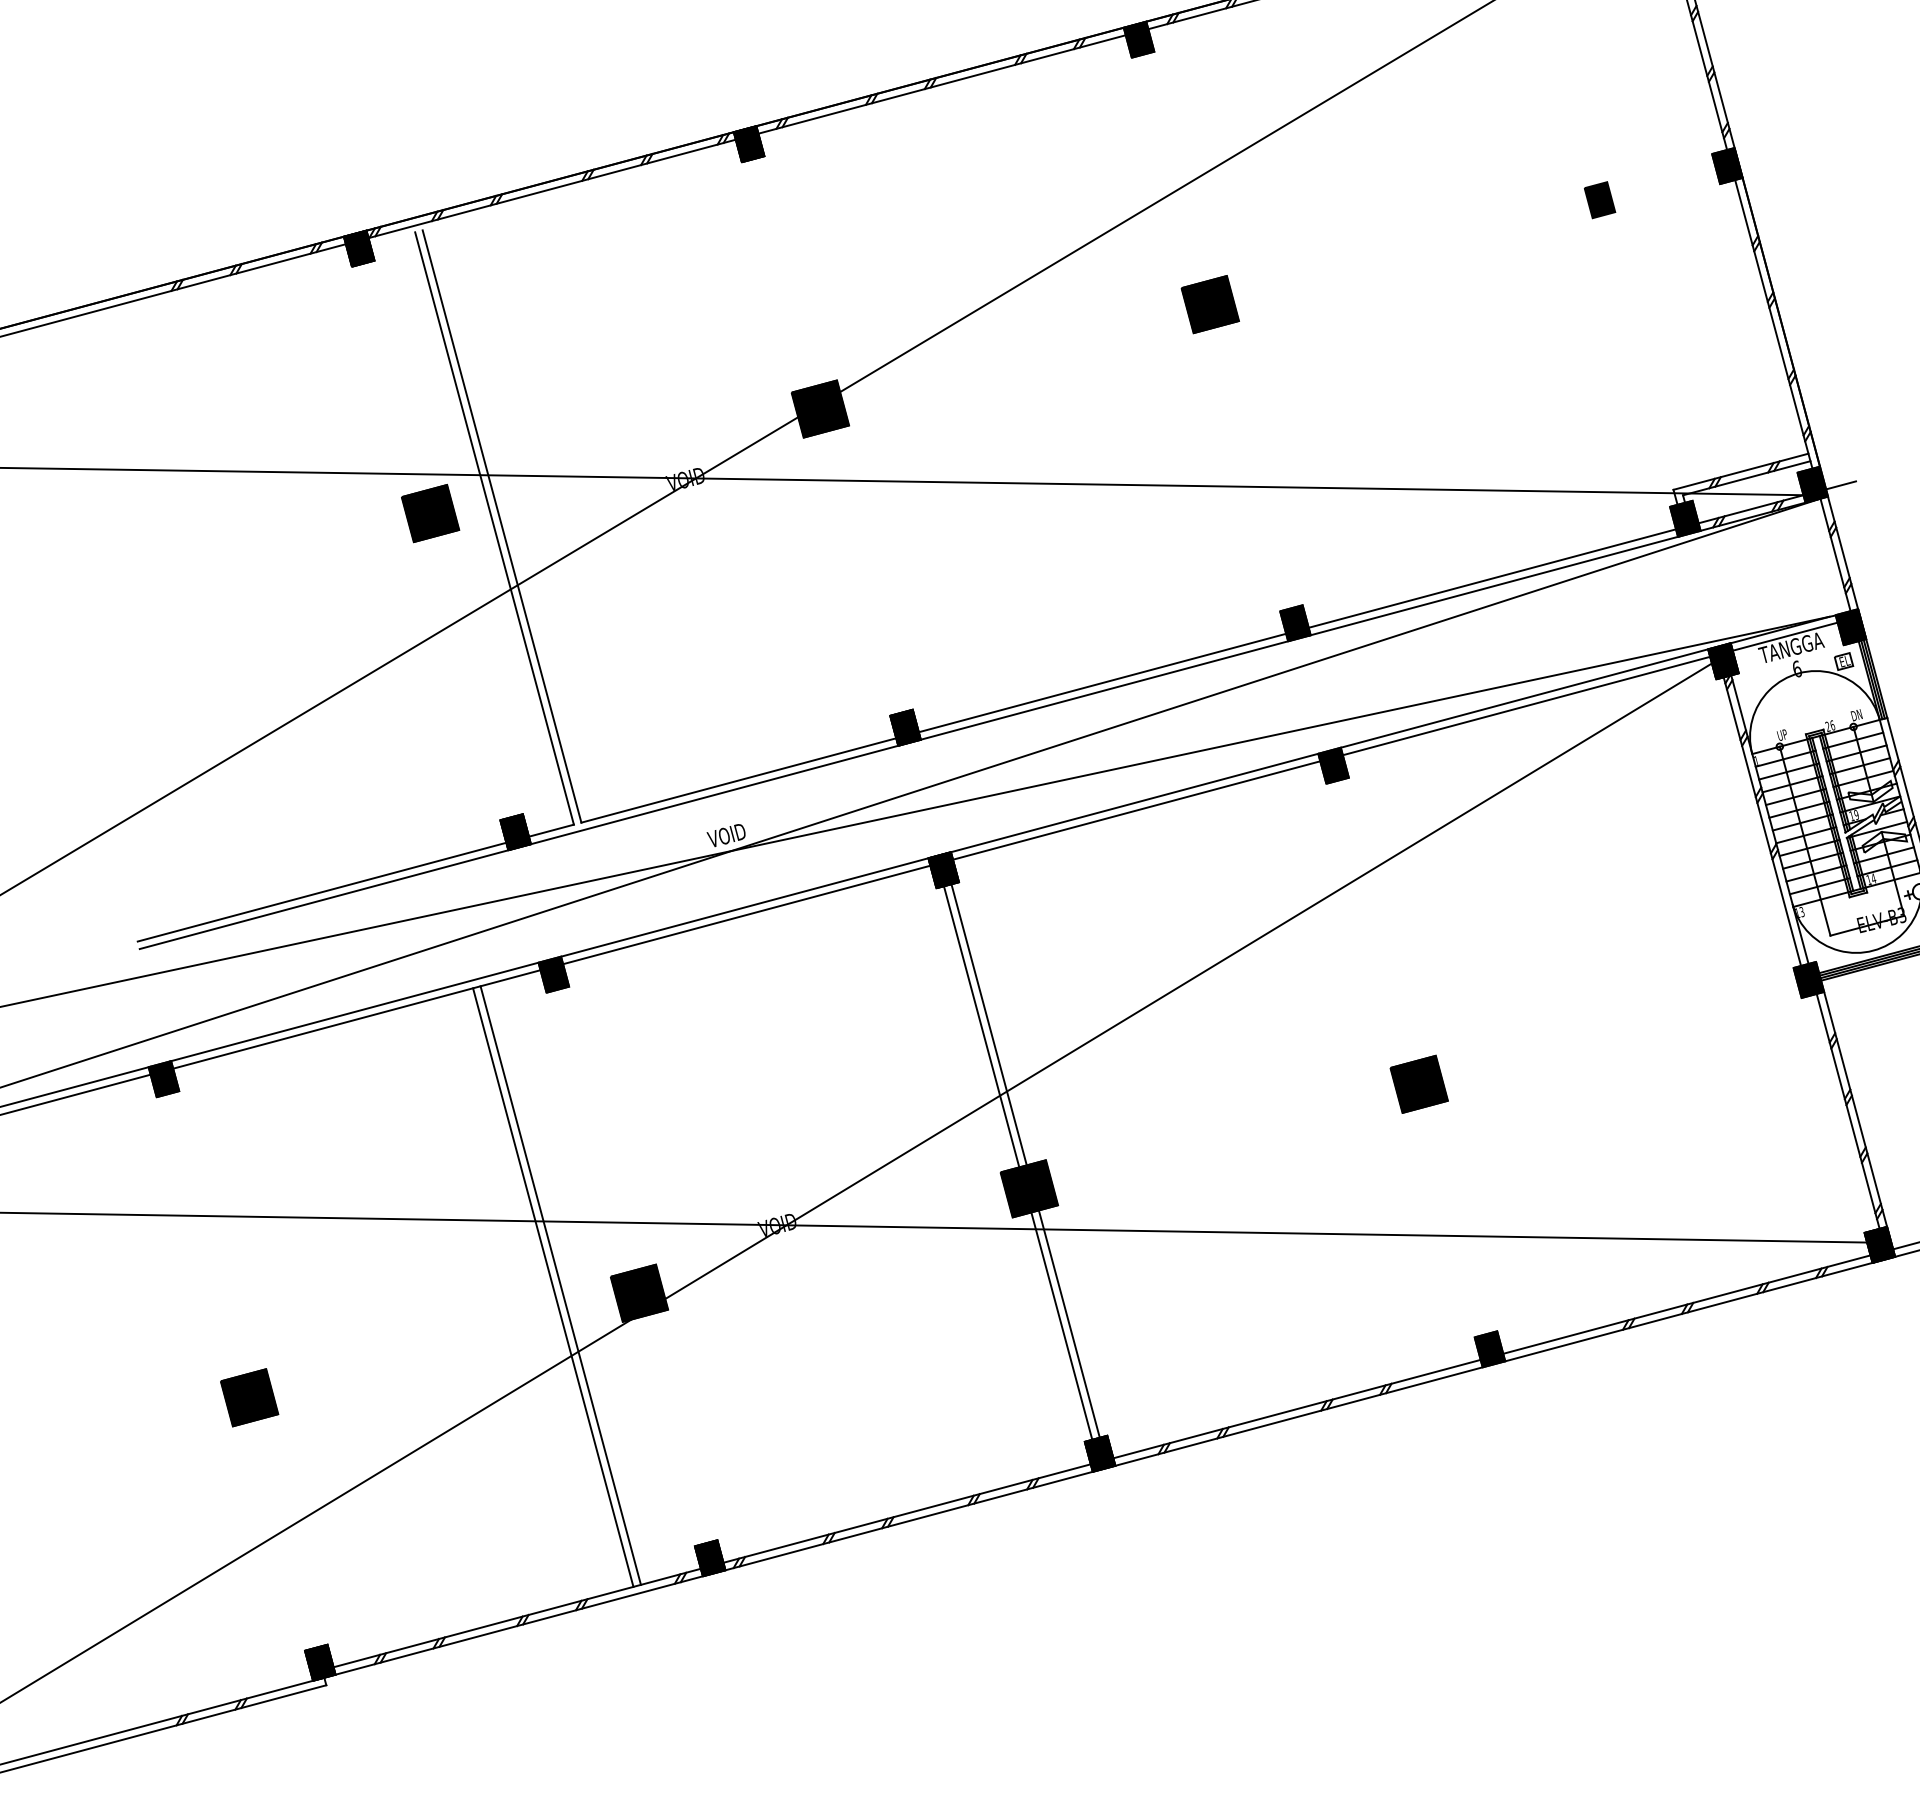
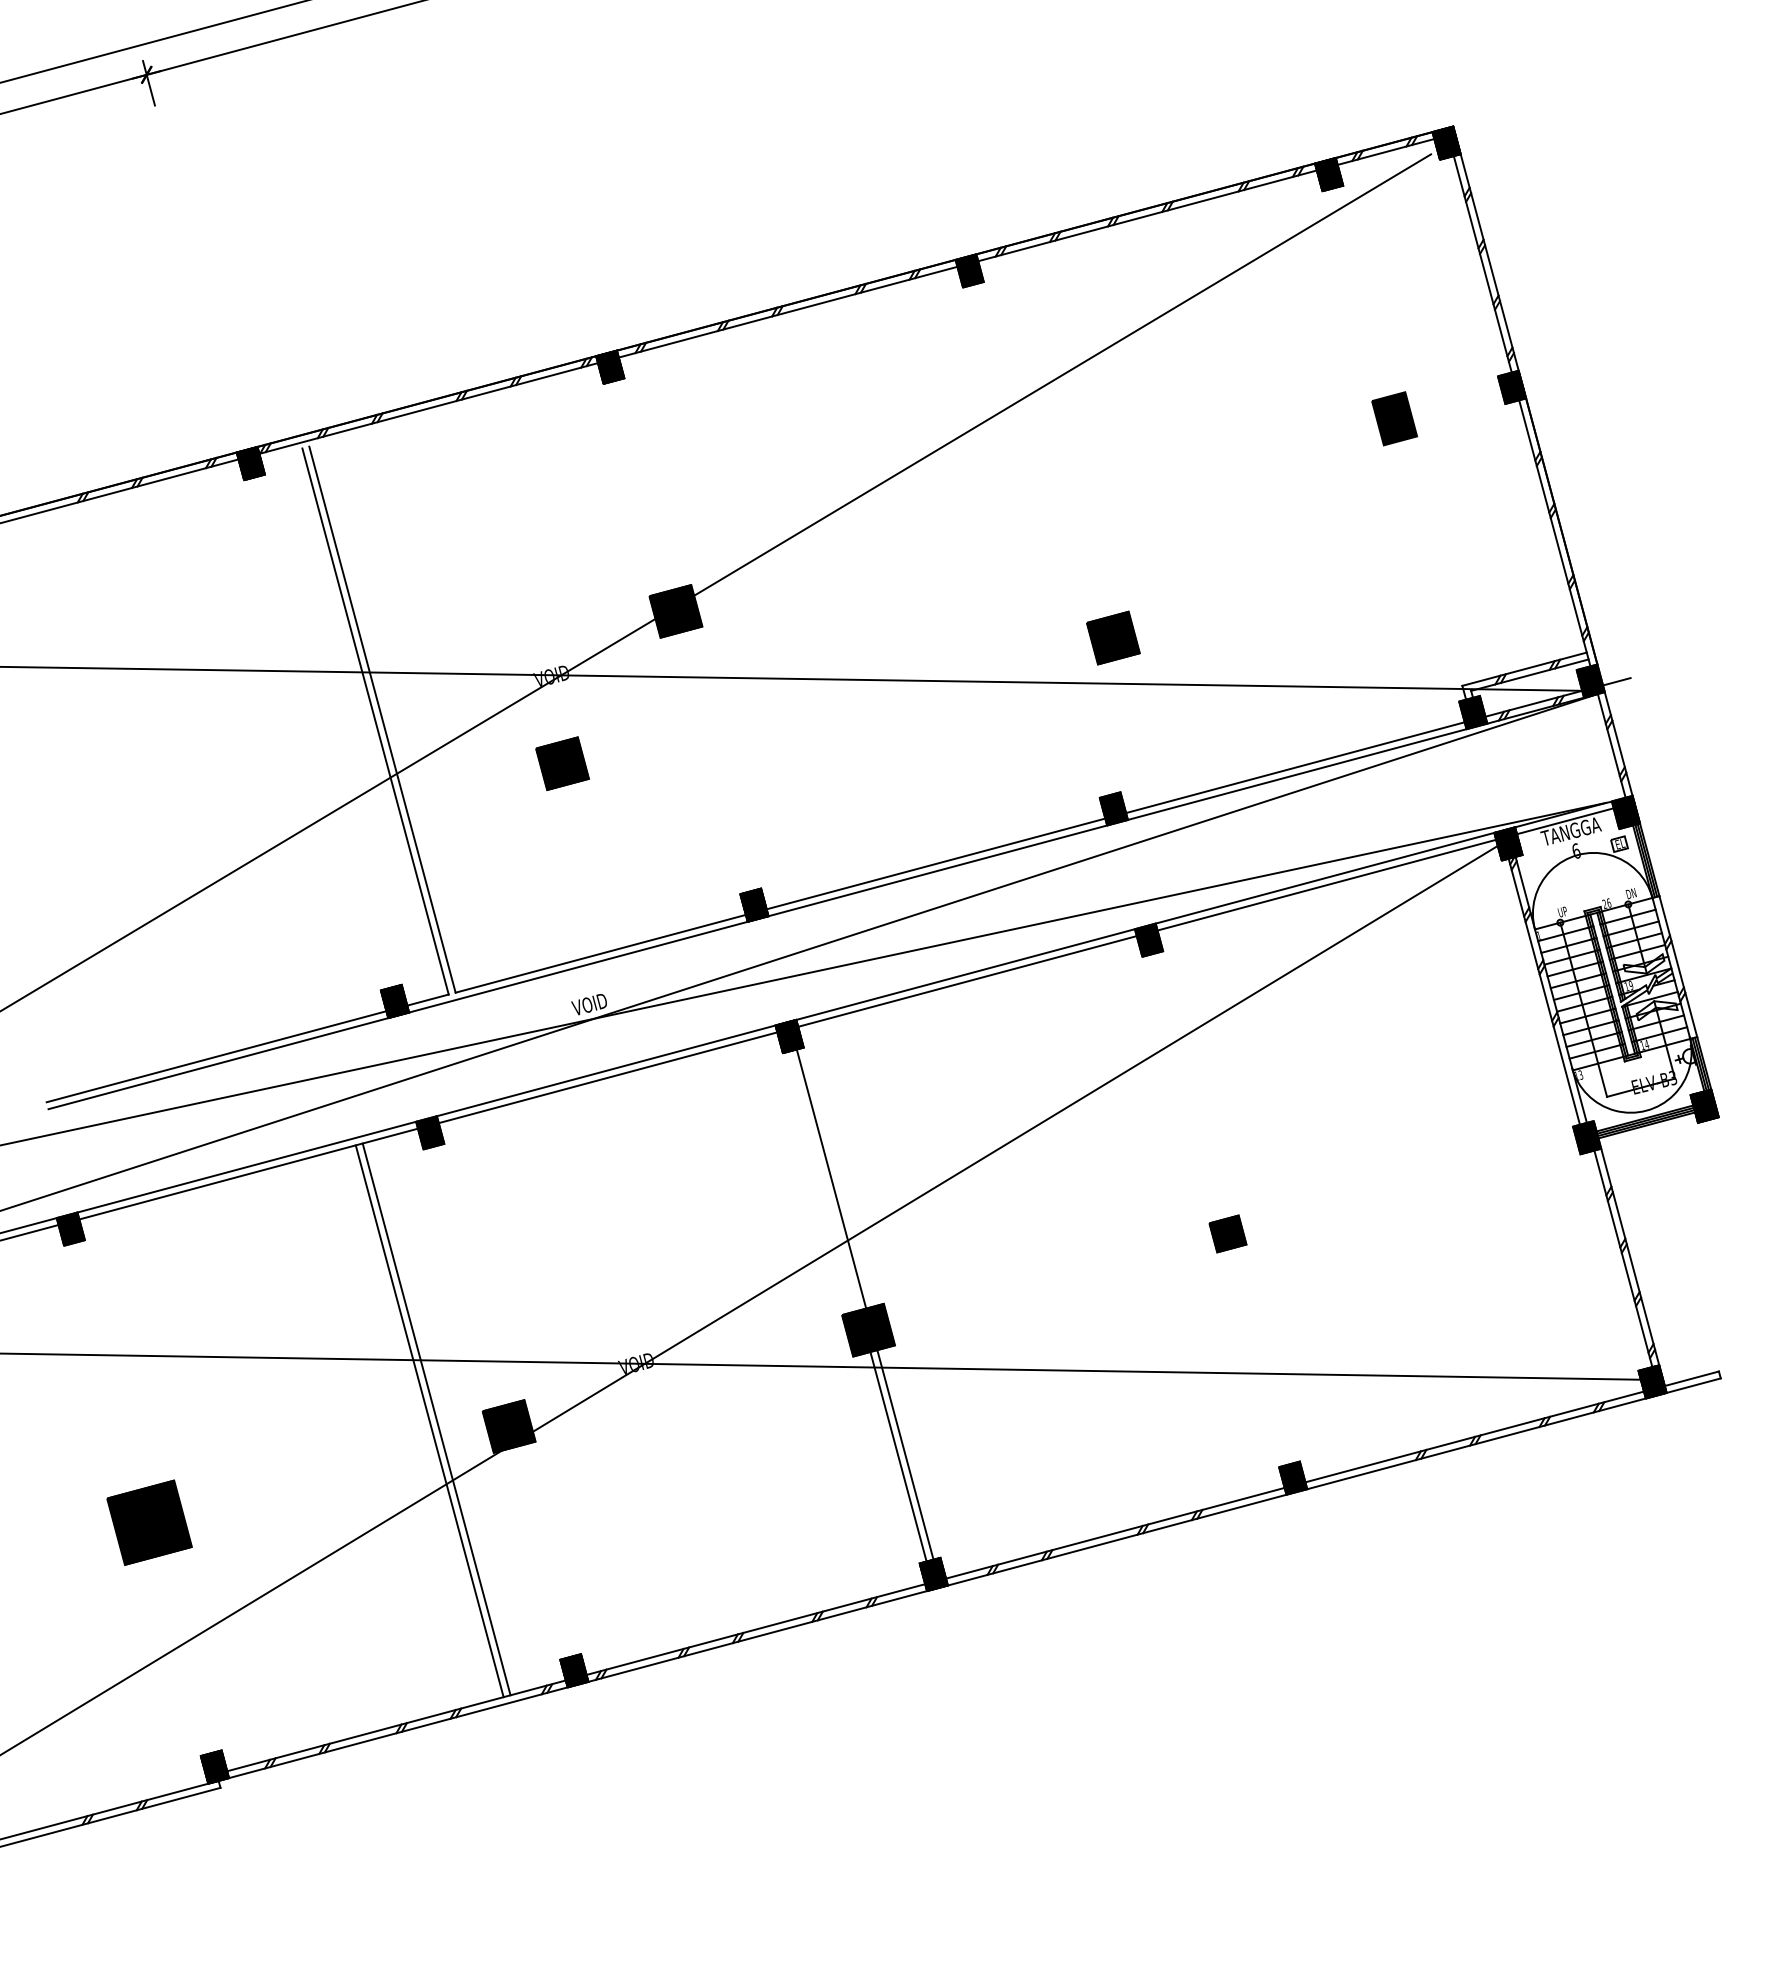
part: (1599, 199) -> (1394, 418), size x1.6
part: (1210, 303) -> (1113, 637), moved
part: (430, 513) -> (562, 763), moved
line: (982, 1030) -> (825, 1184), removed
part: (1418, 1083) -> (1227, 1233), size x0.7
part: (249, 1397) -> (149, 1522), size x1.6

